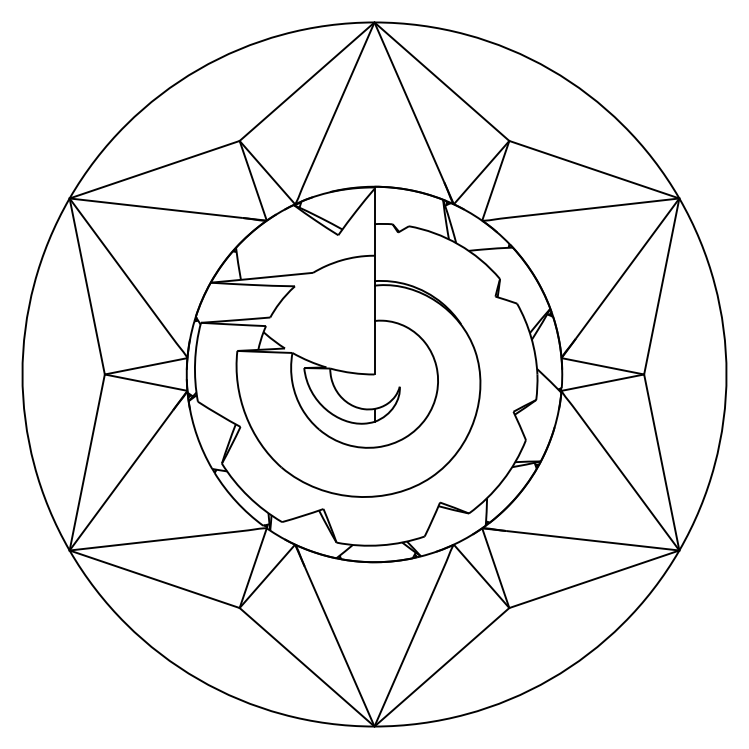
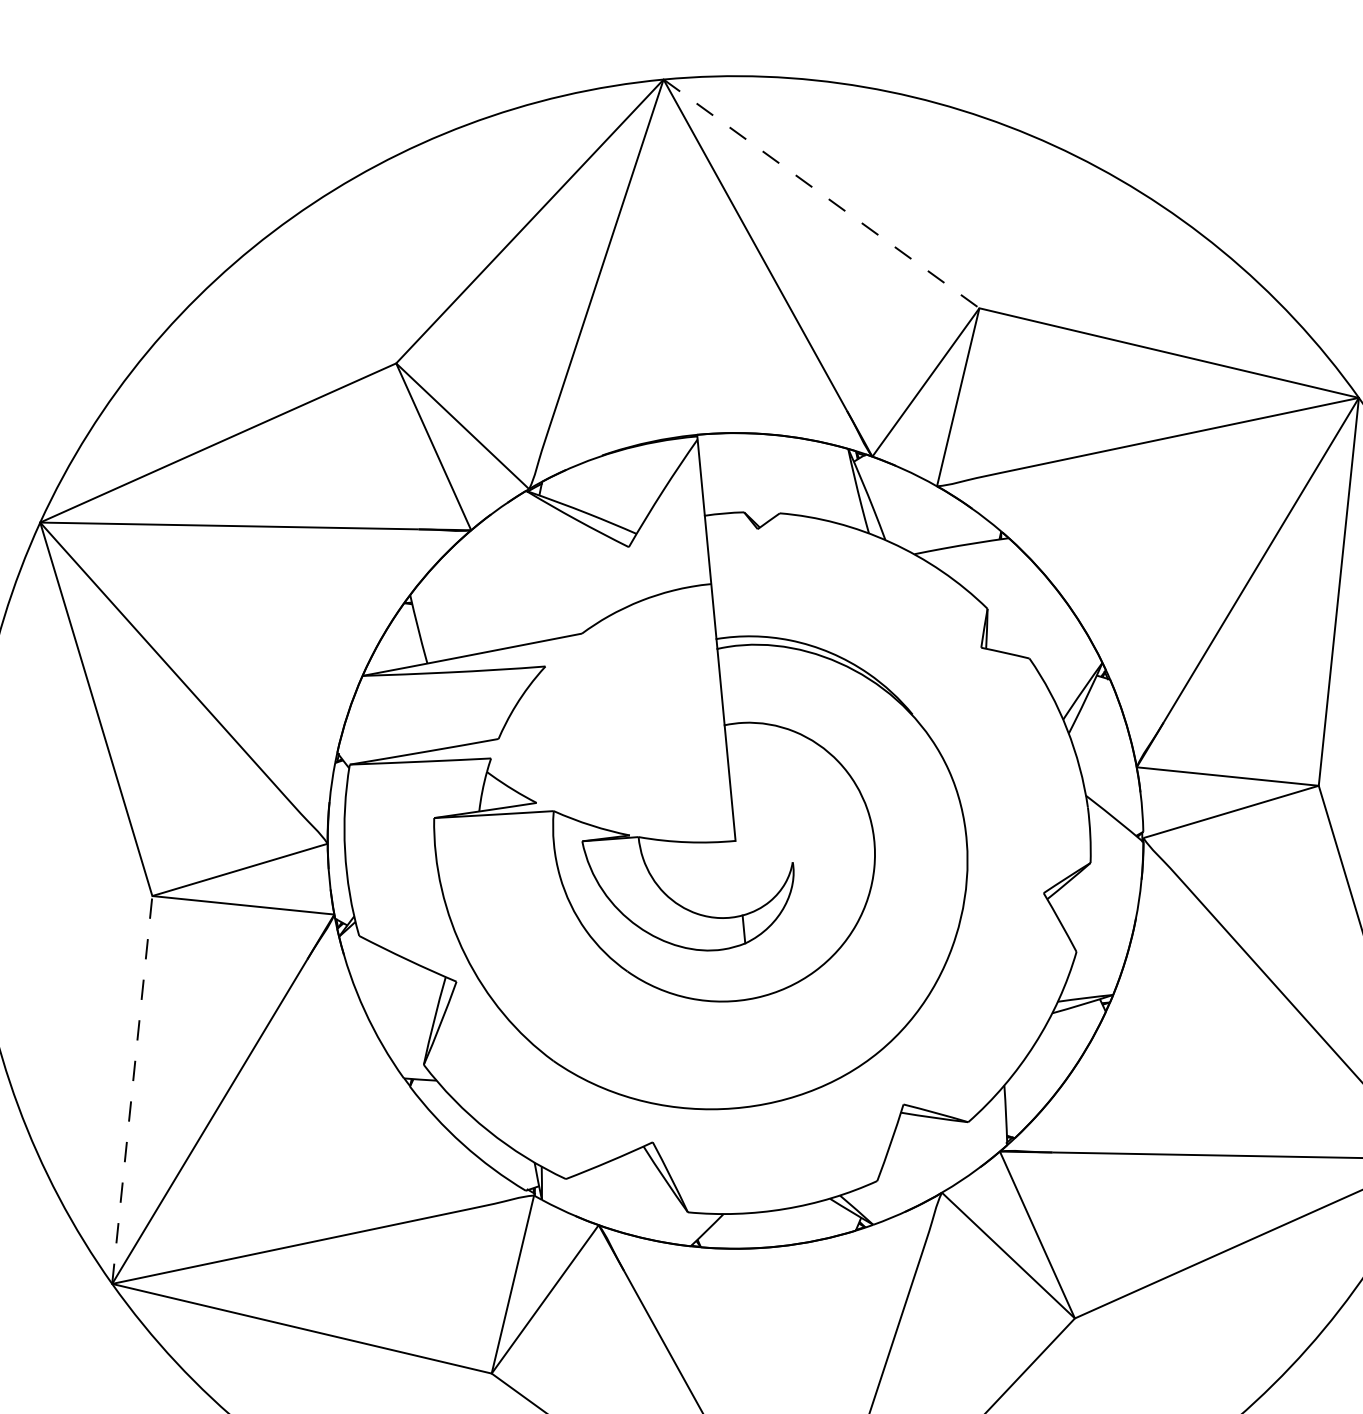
line: (441, 81) -> (820, 193), solid -> dashed
line: (87, 462) -> (132, 1089), solid -> dashed

